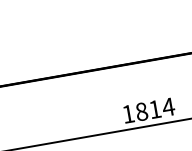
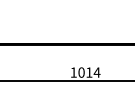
text: (141, 111) -> (81, 72), 1814 -> 1014

